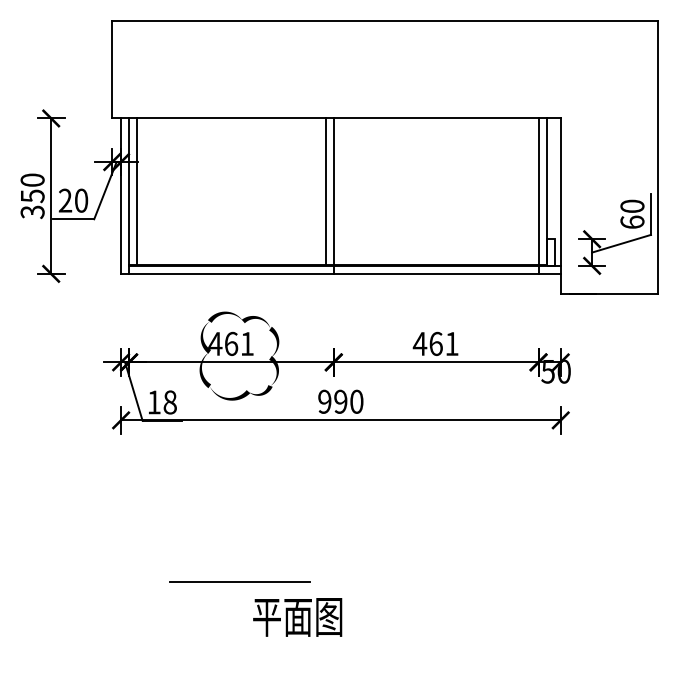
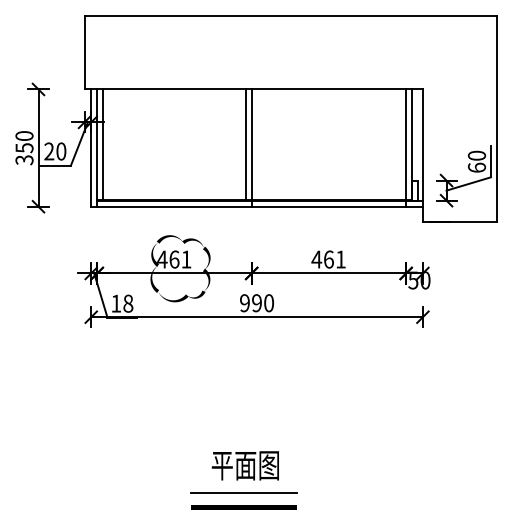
line: (239, 581) -> (243, 492), moved
text: (296, 616) -> (244, 465), moved
line: (322, 672) -> (243, 507), added

